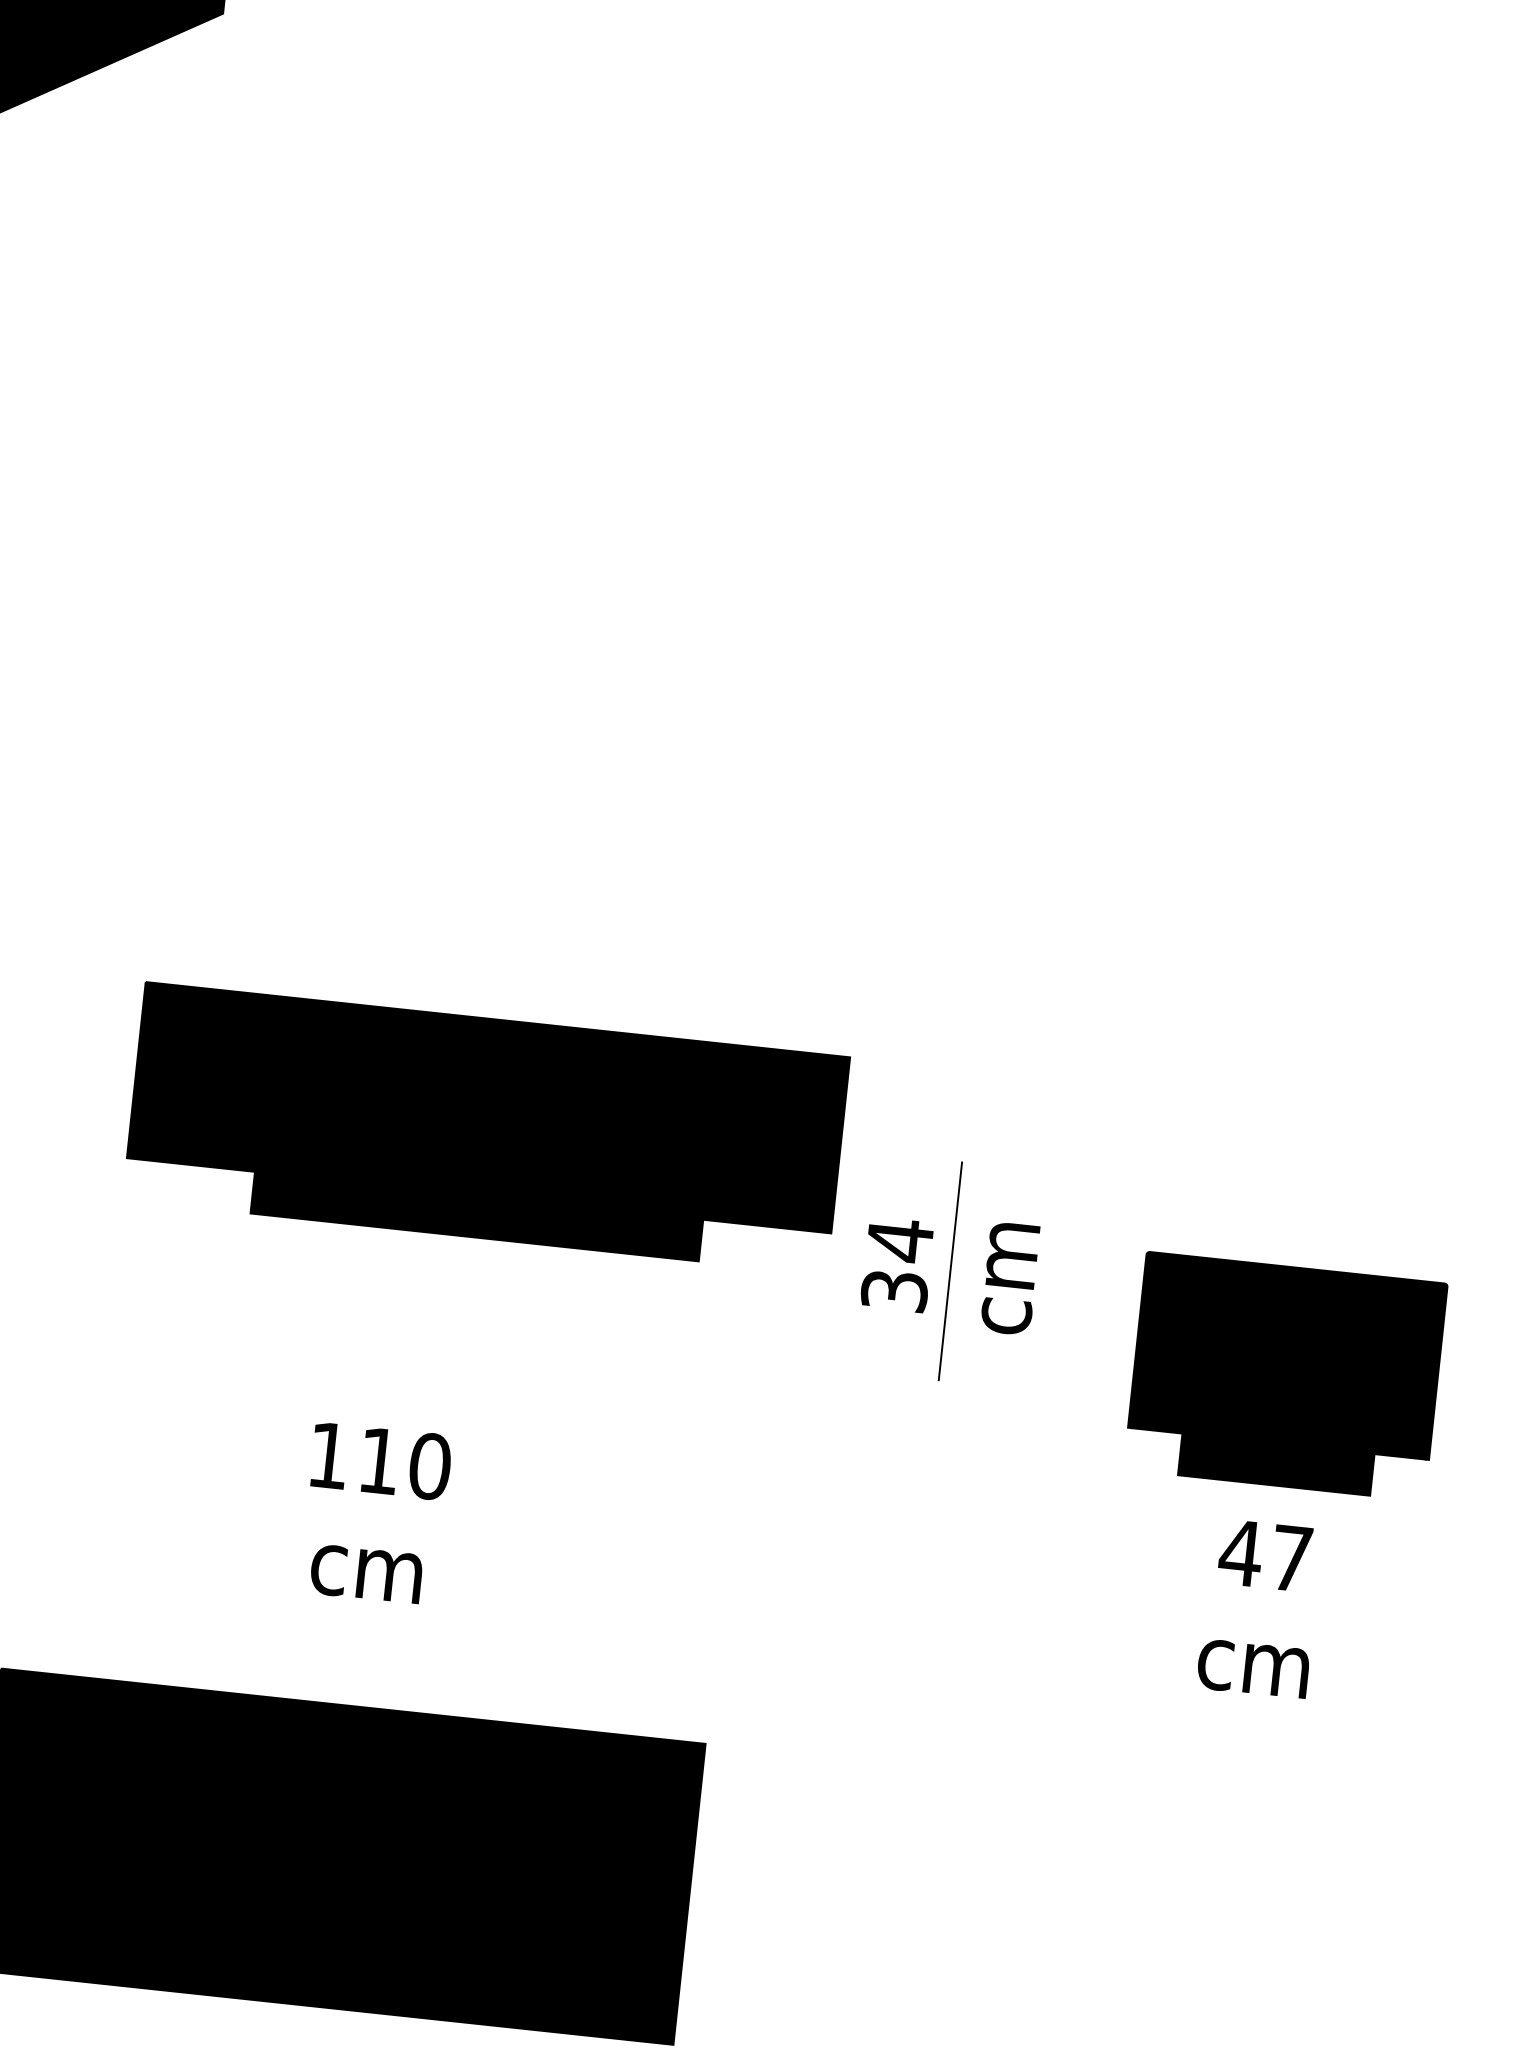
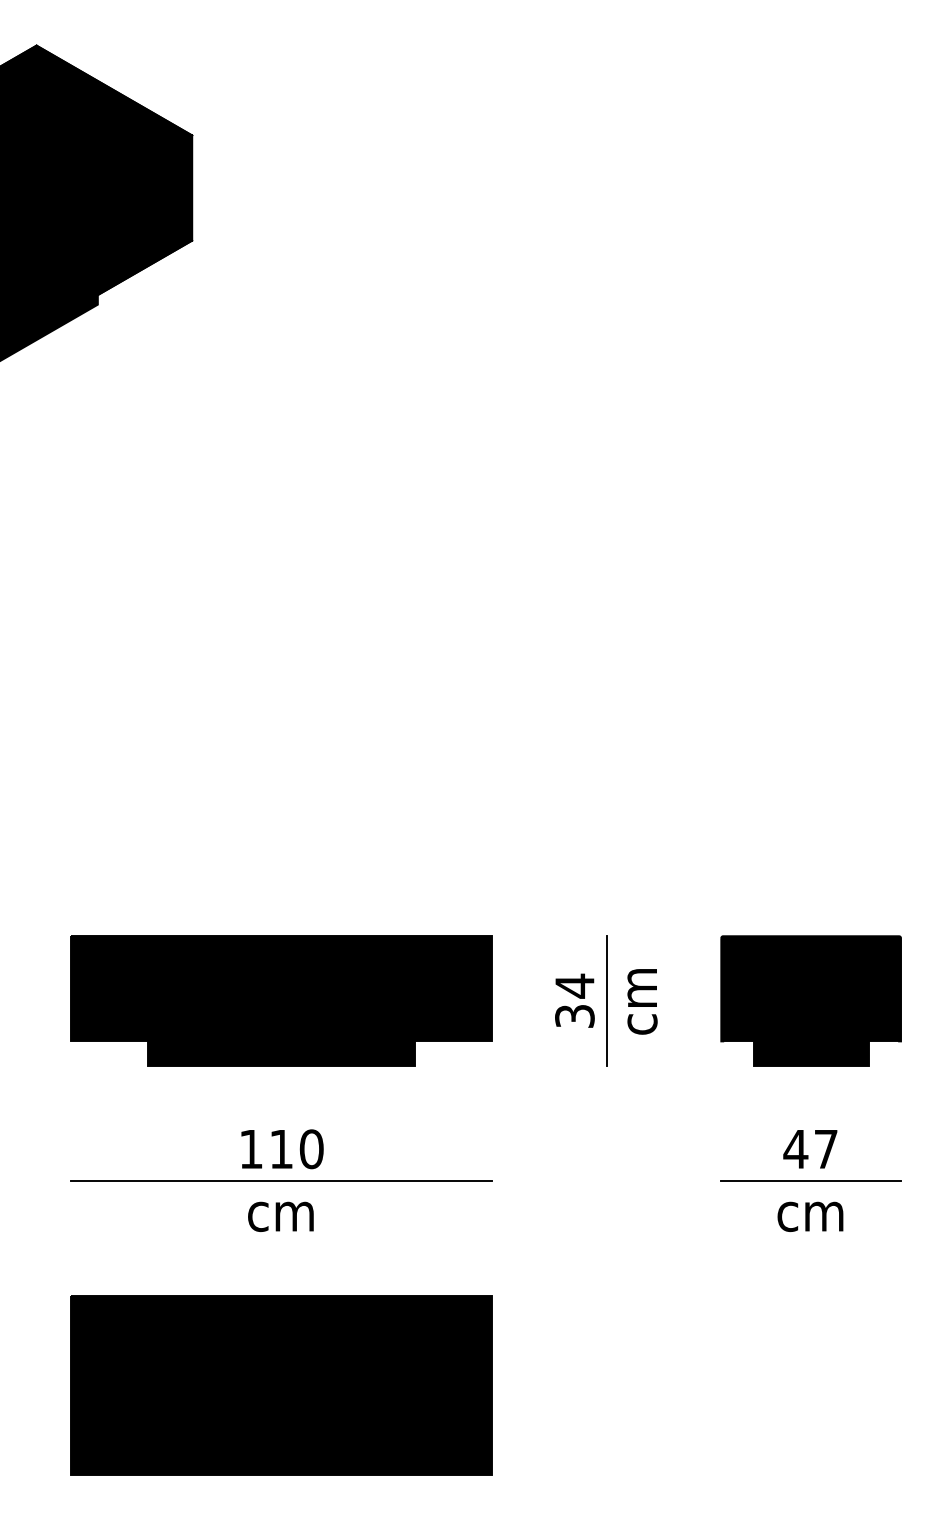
part: (486, 1127) -> (281, 1000), moved
part: (1284, 1375) -> (810, 1000), moved
line: (373, 1513) -> (281, 1180), added
line: (1261, 1608) -> (811, 1180), added

